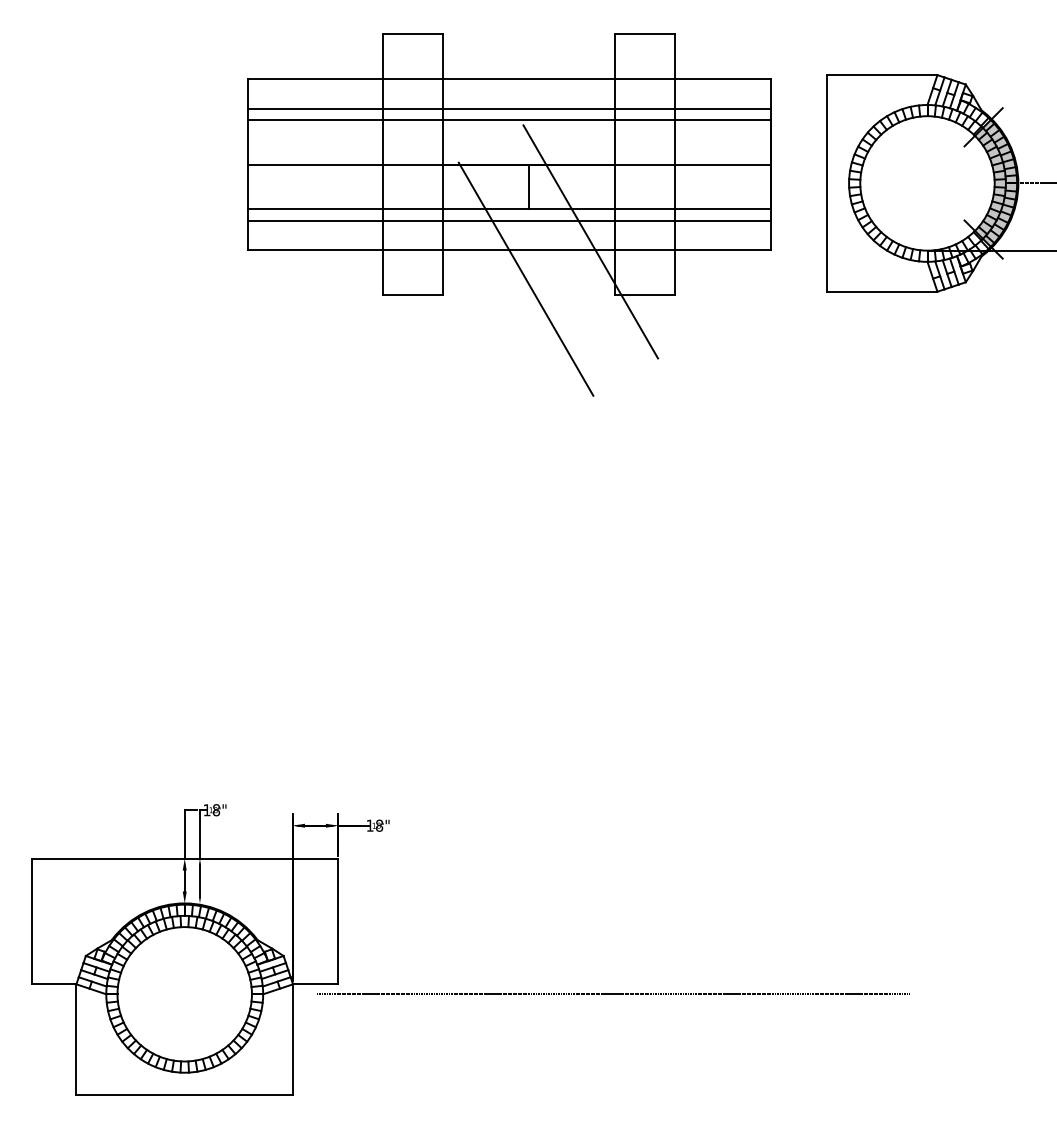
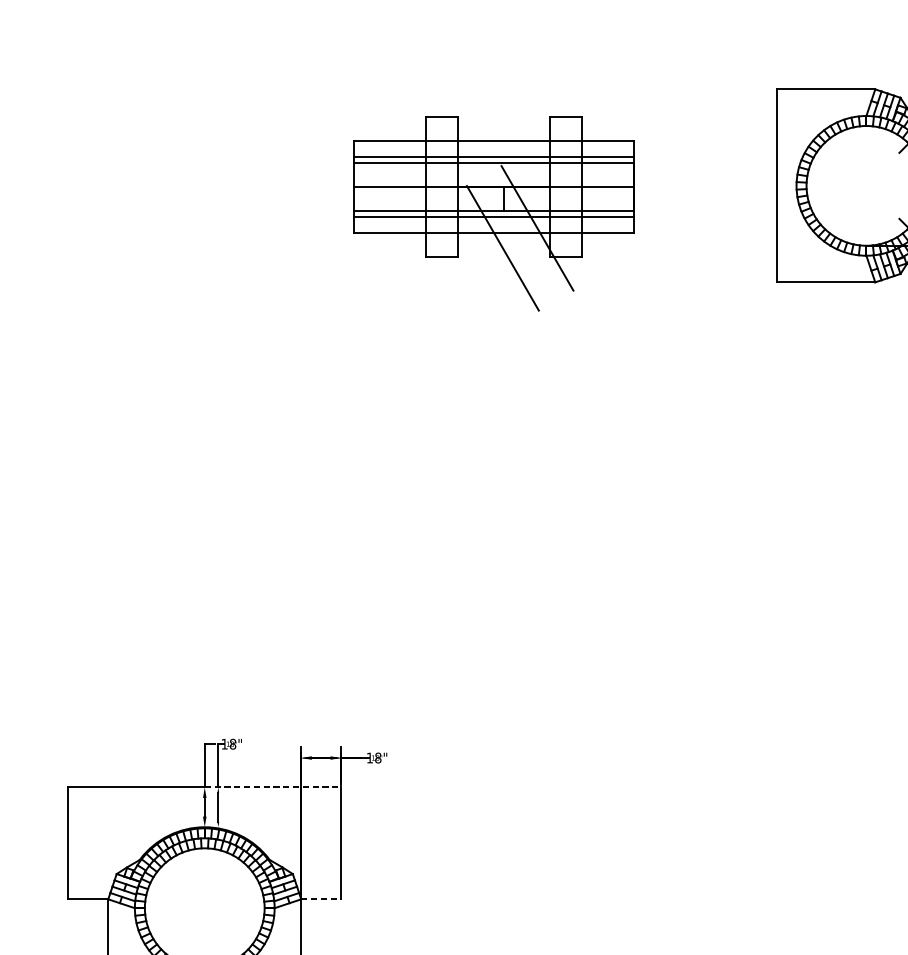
part: (509, 214) -> (494, 213), size x0.6
line: (261, 858) -> (273, 787), solid -> dashed
line: (315, 984) -> (321, 899), solid -> dashed
line: (612, 994) -> (585, 908), removed

